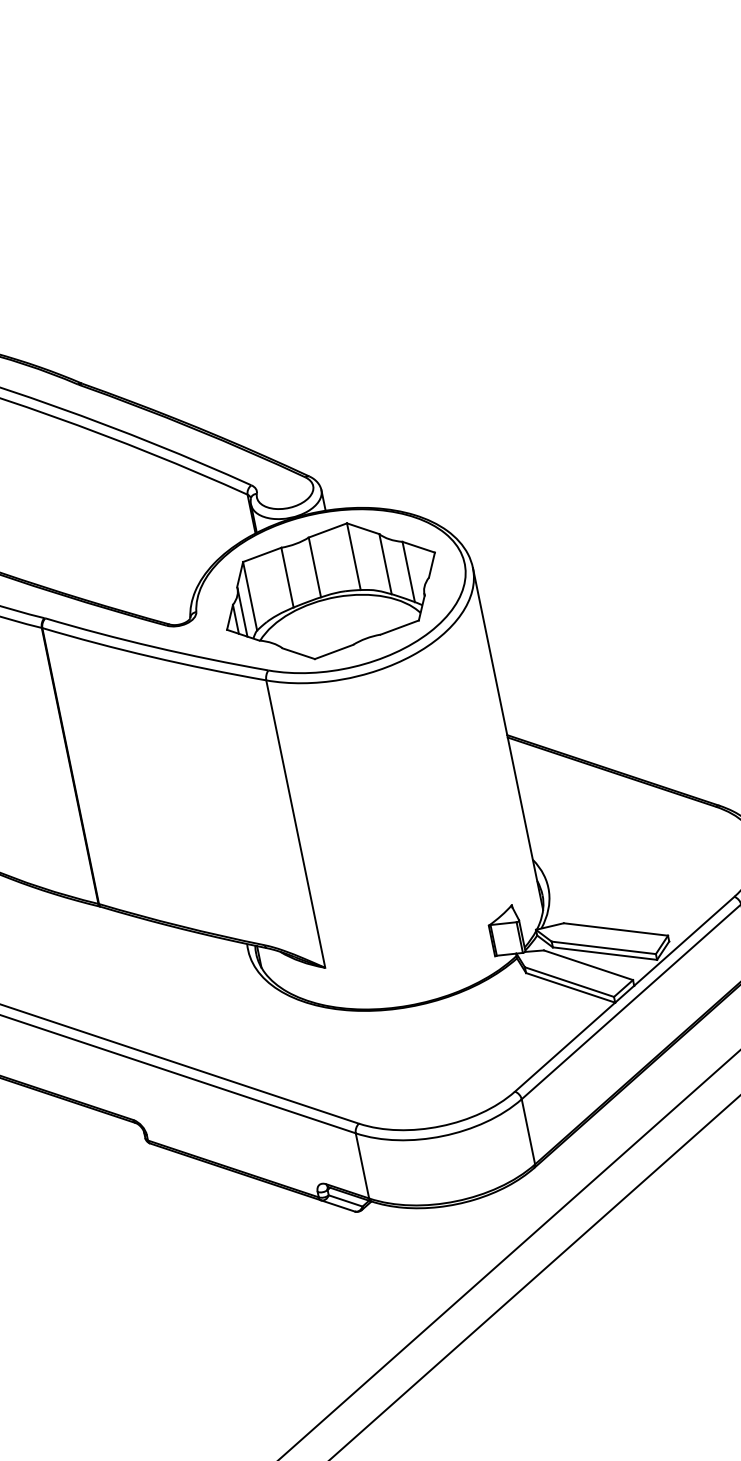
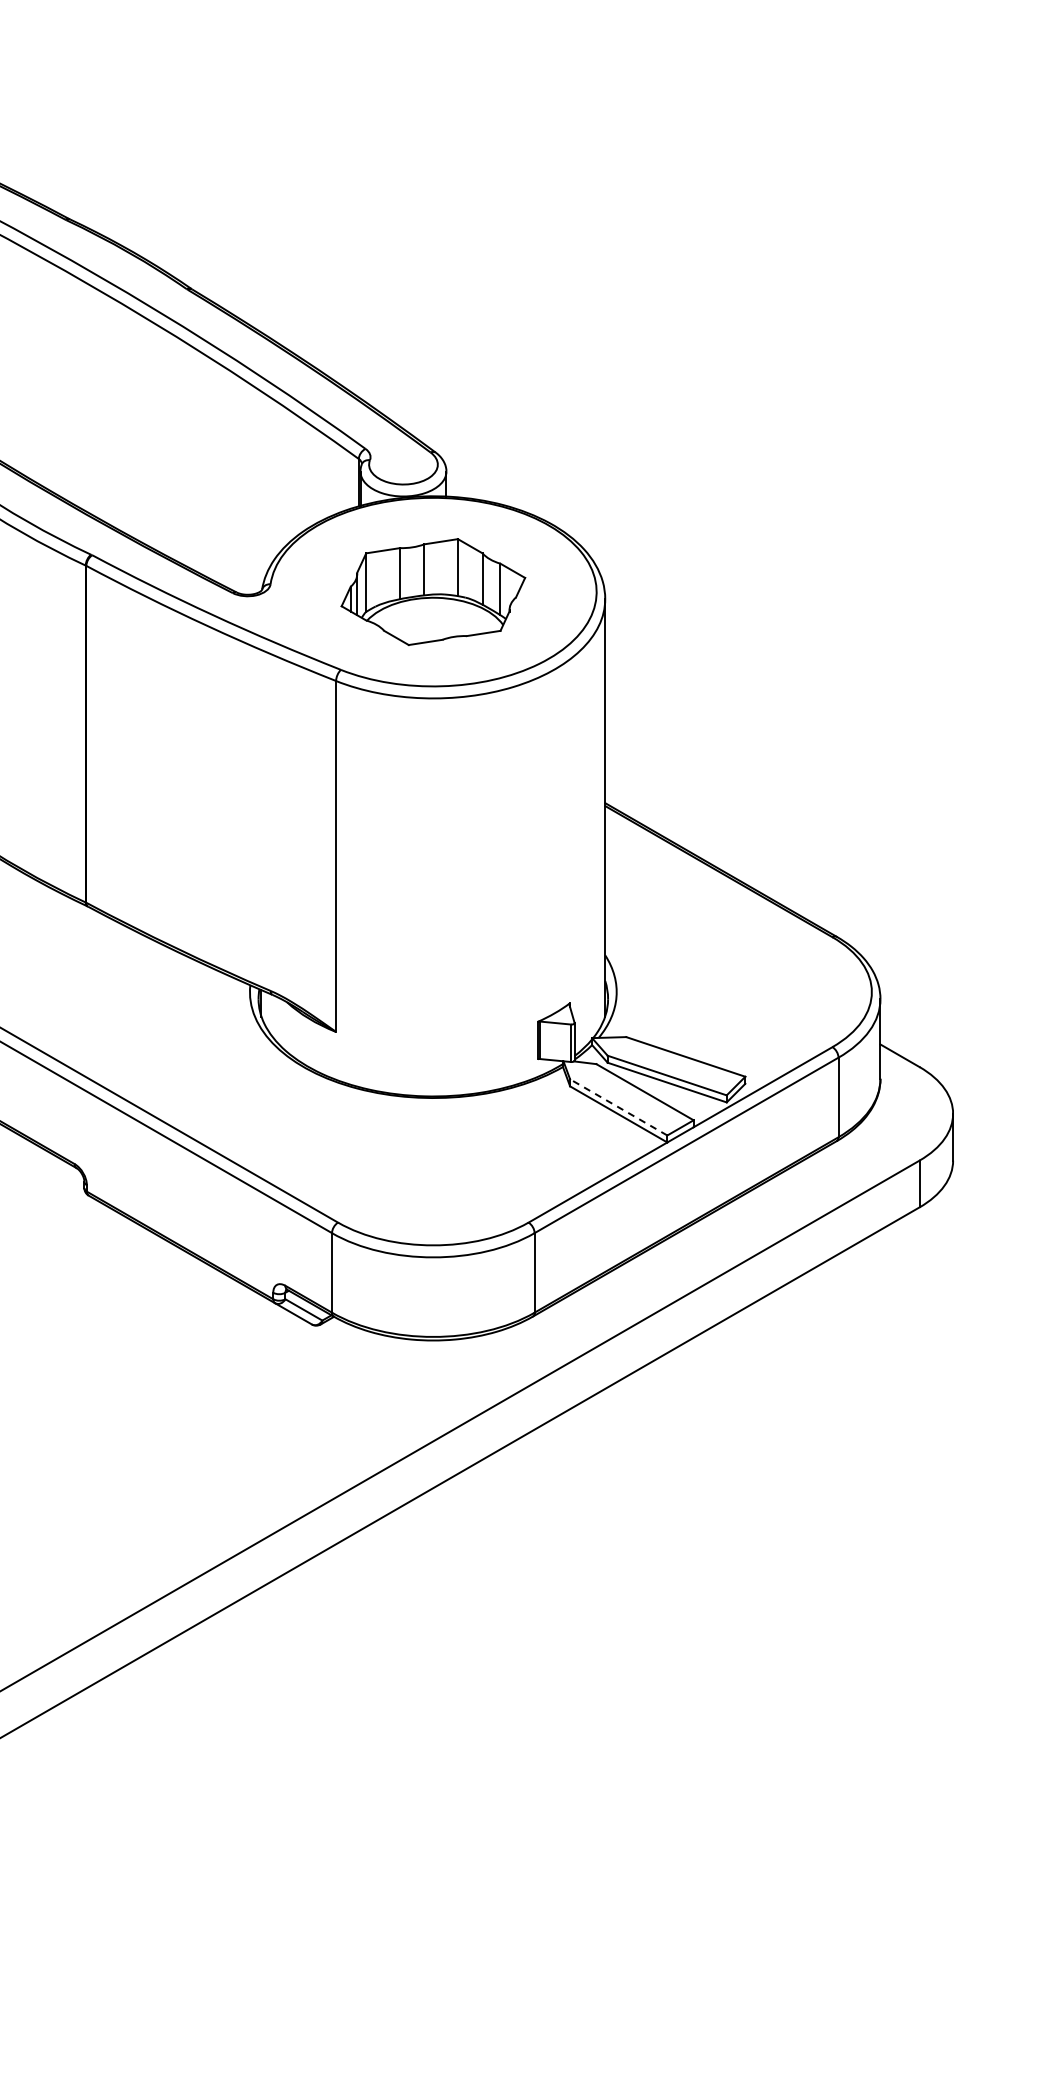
part: (331, 590) -> (433, 591), size x0.7
line: (569, 982) -> (618, 1107), solid -> dashed

